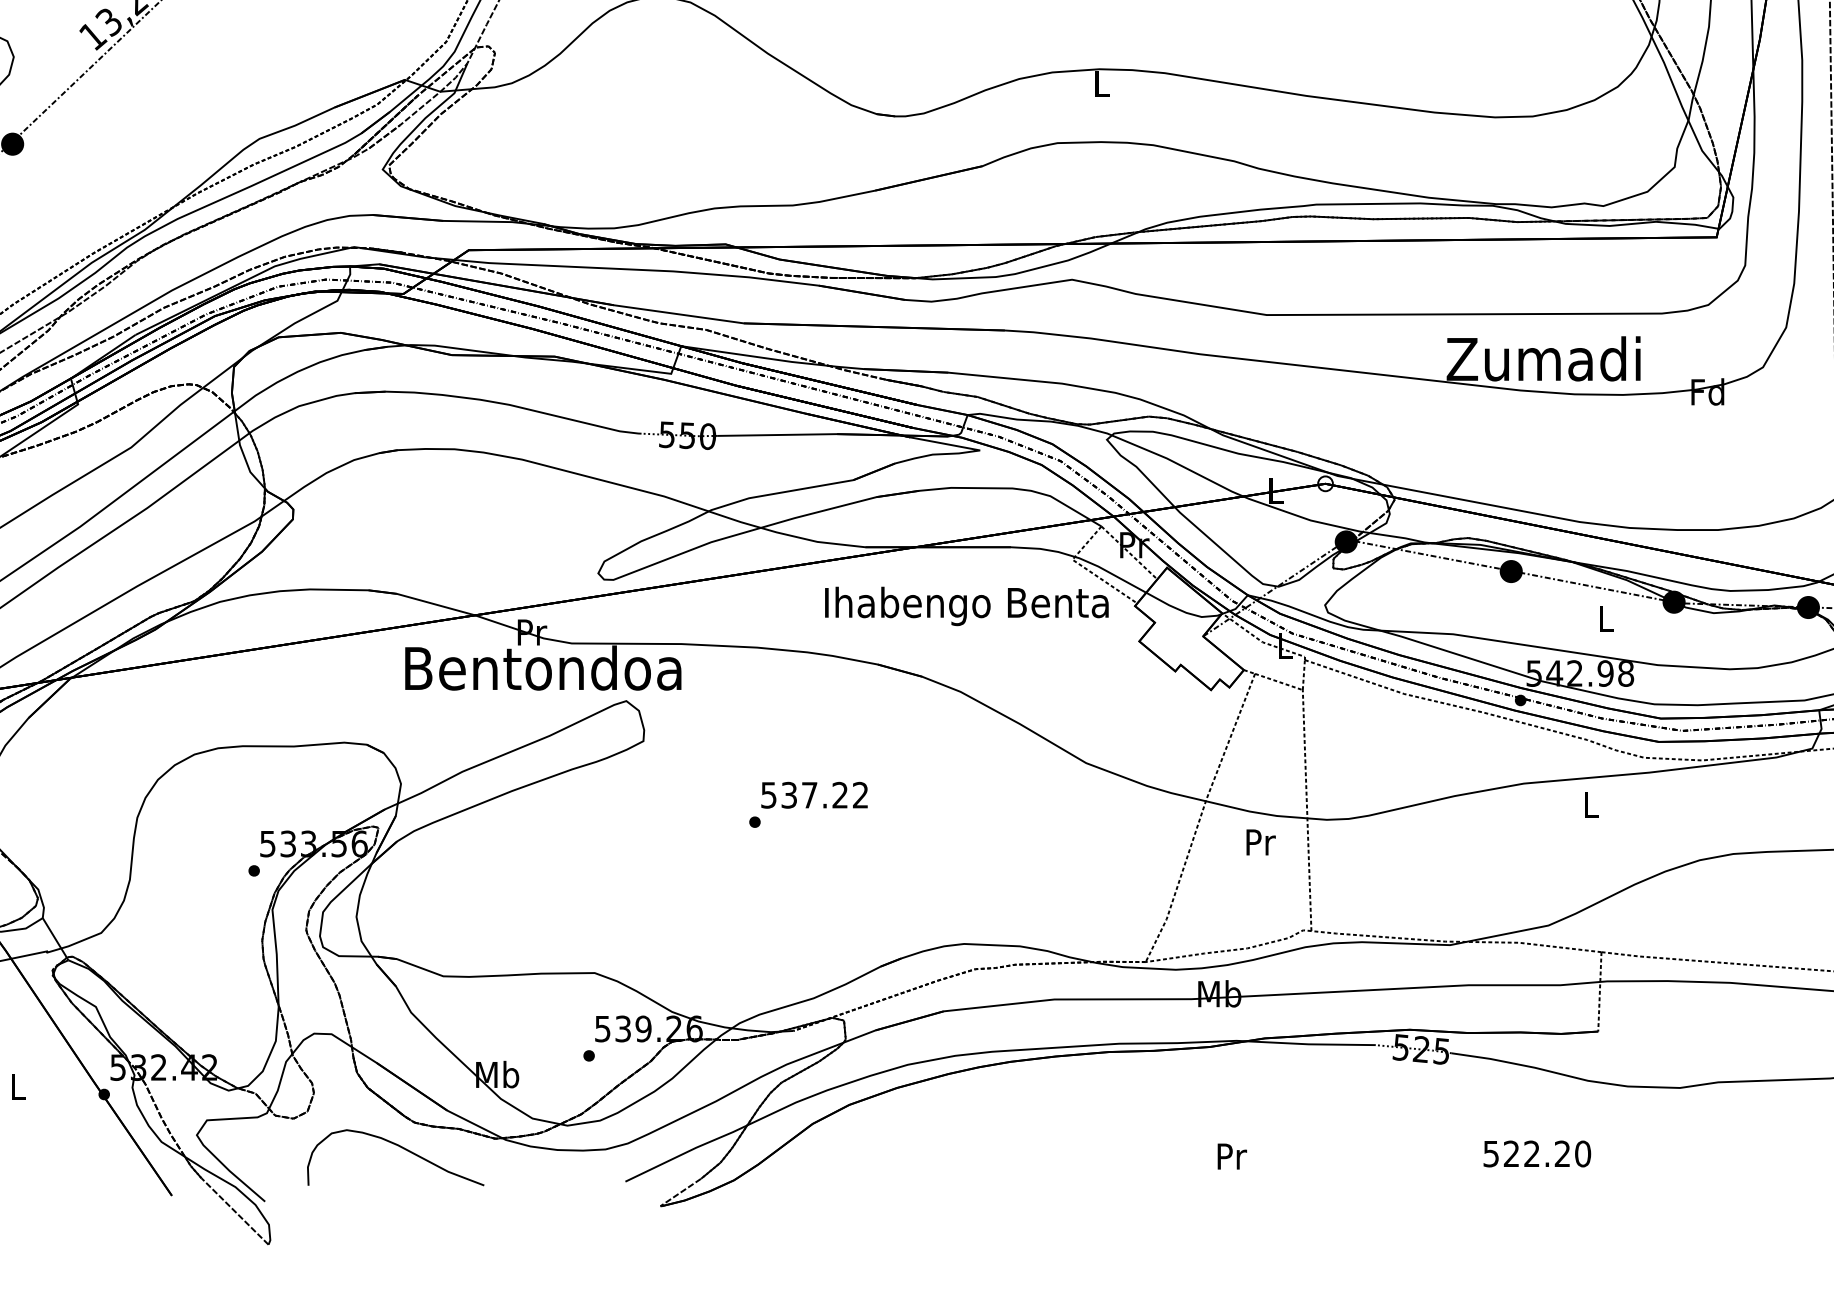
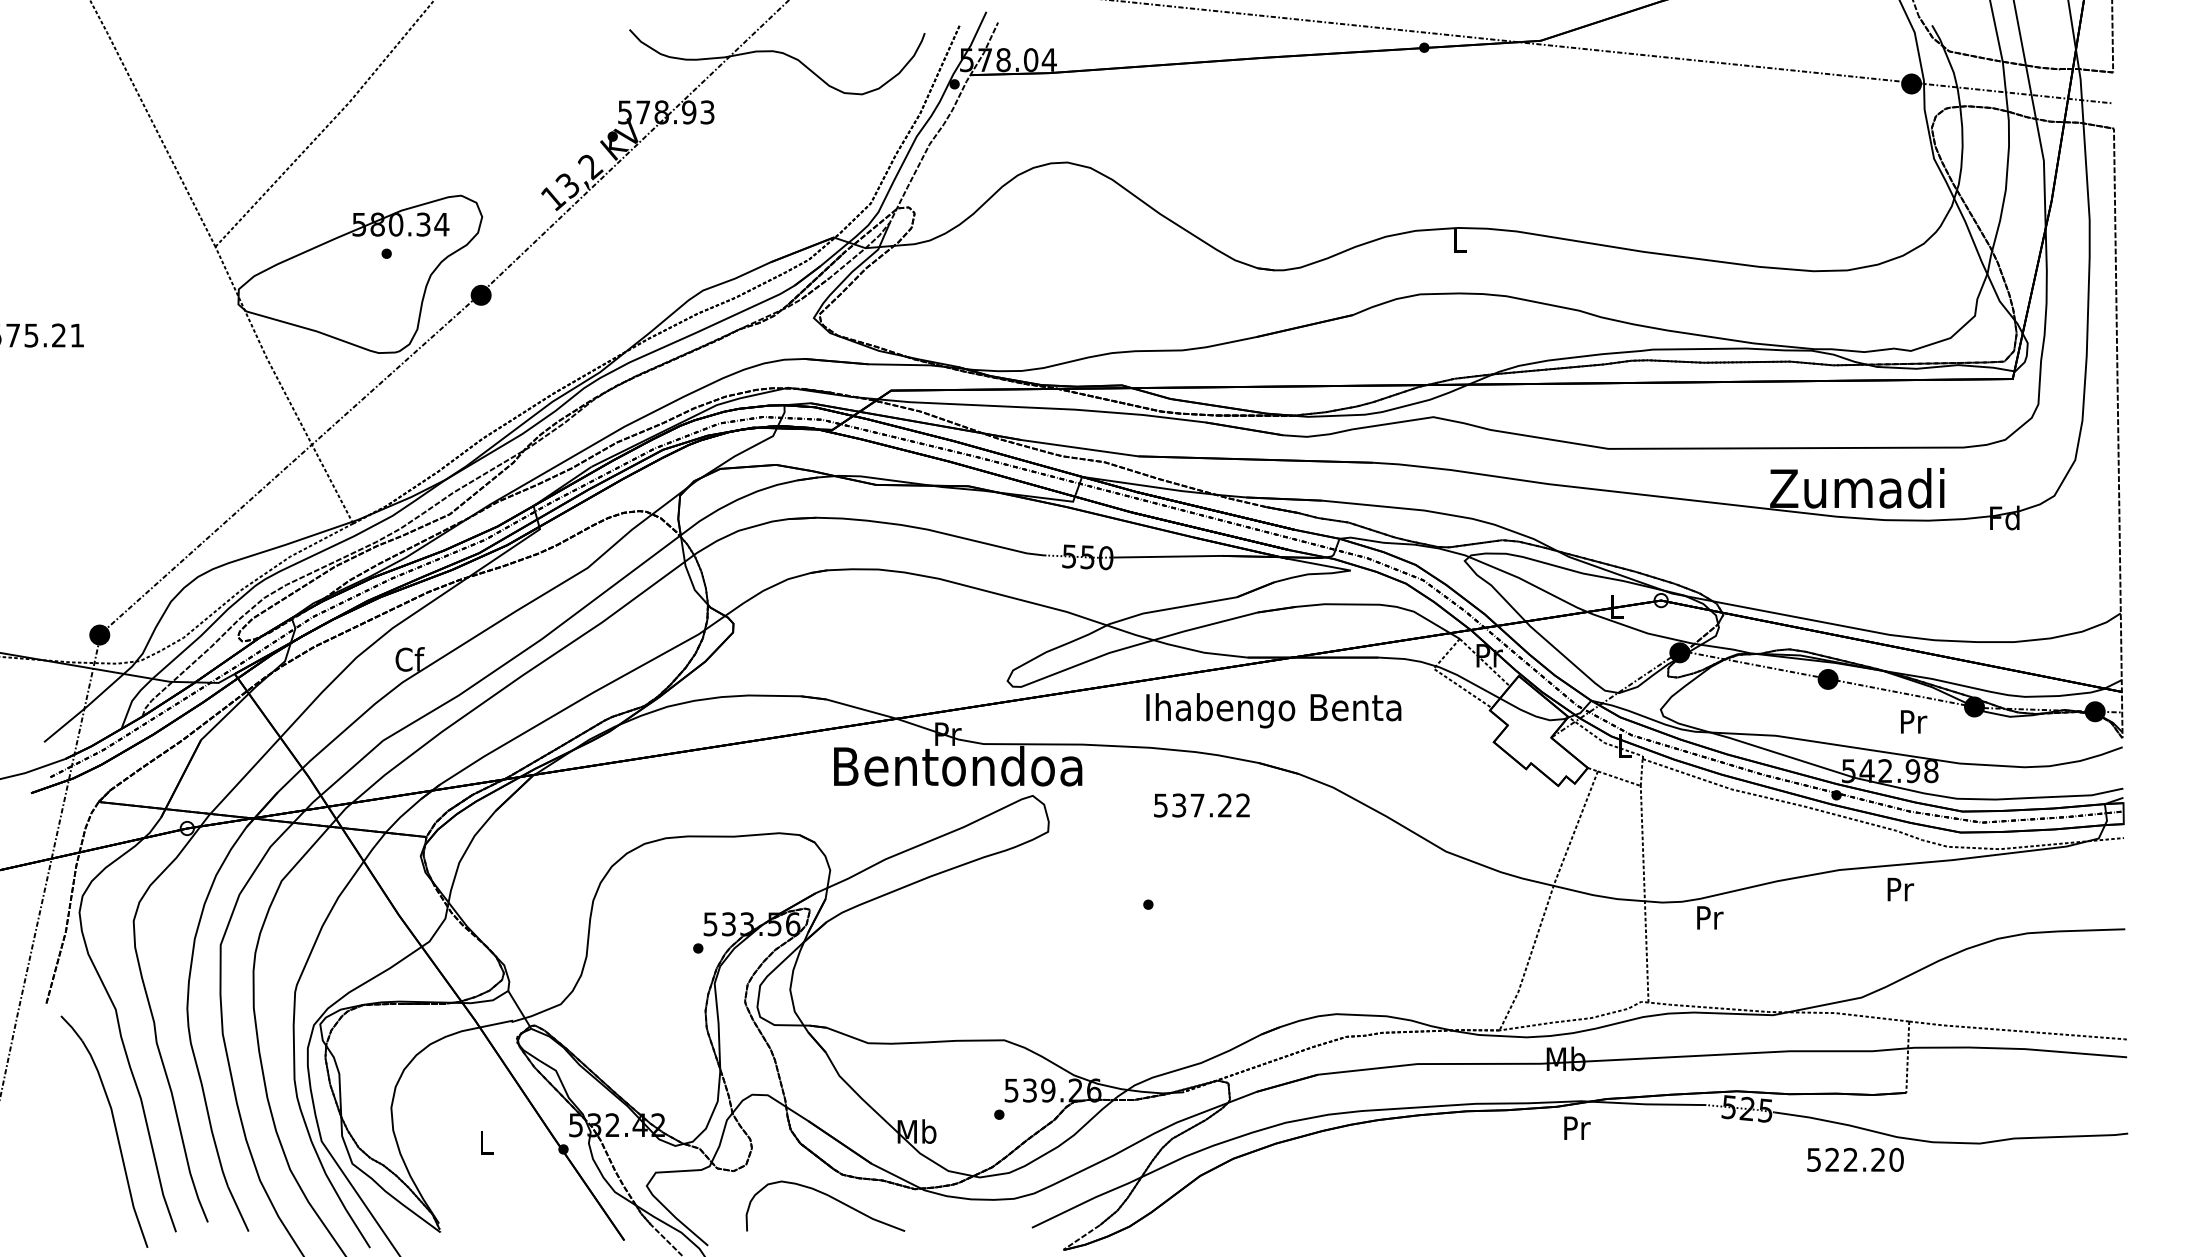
text: (966, 606) -> (1273, 710), moved
text: (1607, 618) -> (1914, 721), L -> Pr
text: (814, 795) -> (1201, 805), moved
text: (1591, 805) -> (1900, 889), L -> Pr
text: (1261, 841) -> (1710, 917), moved
text: (1537, 1153) -> (1855, 1159), moved
text: (1232, 1155) -> (1577, 1127), moved

